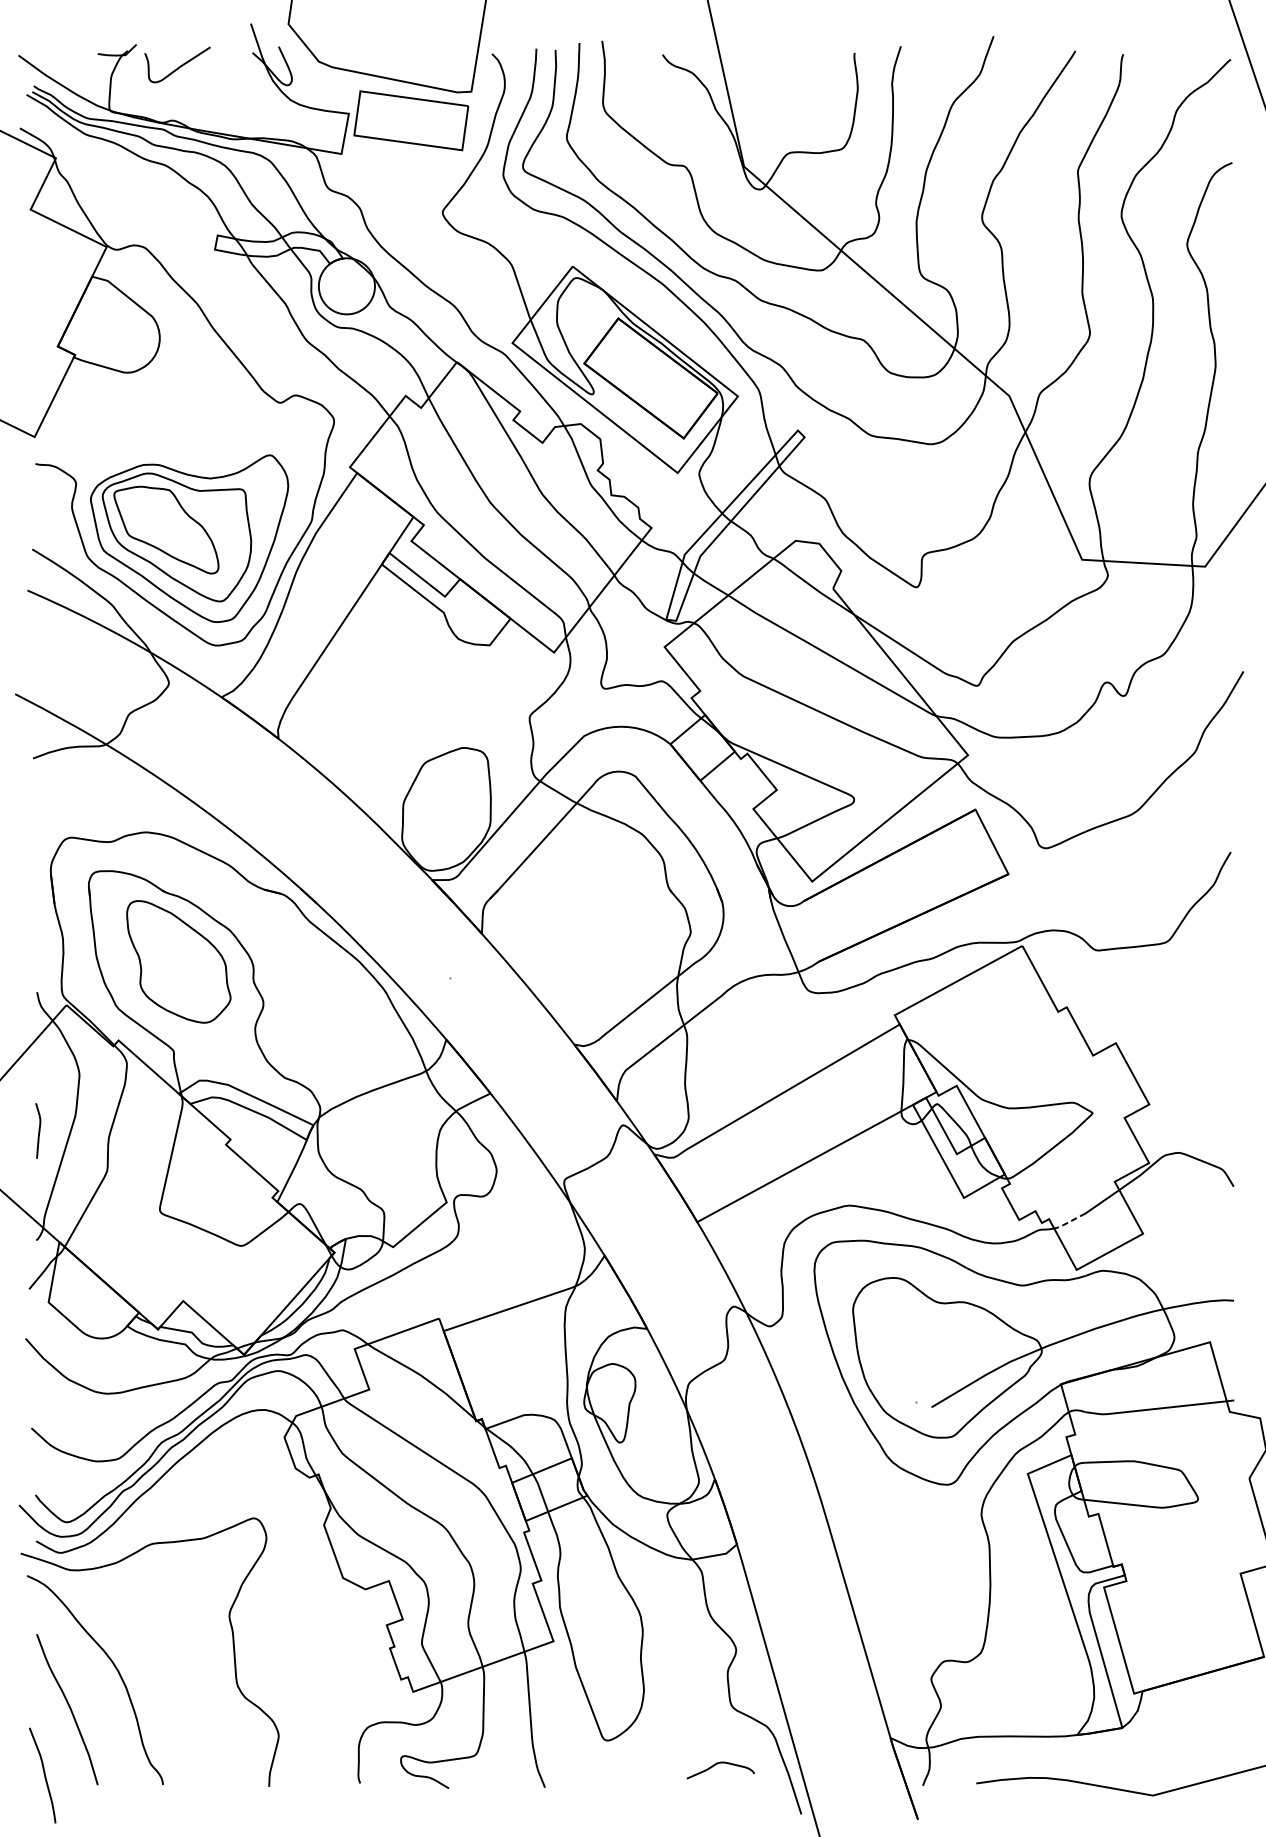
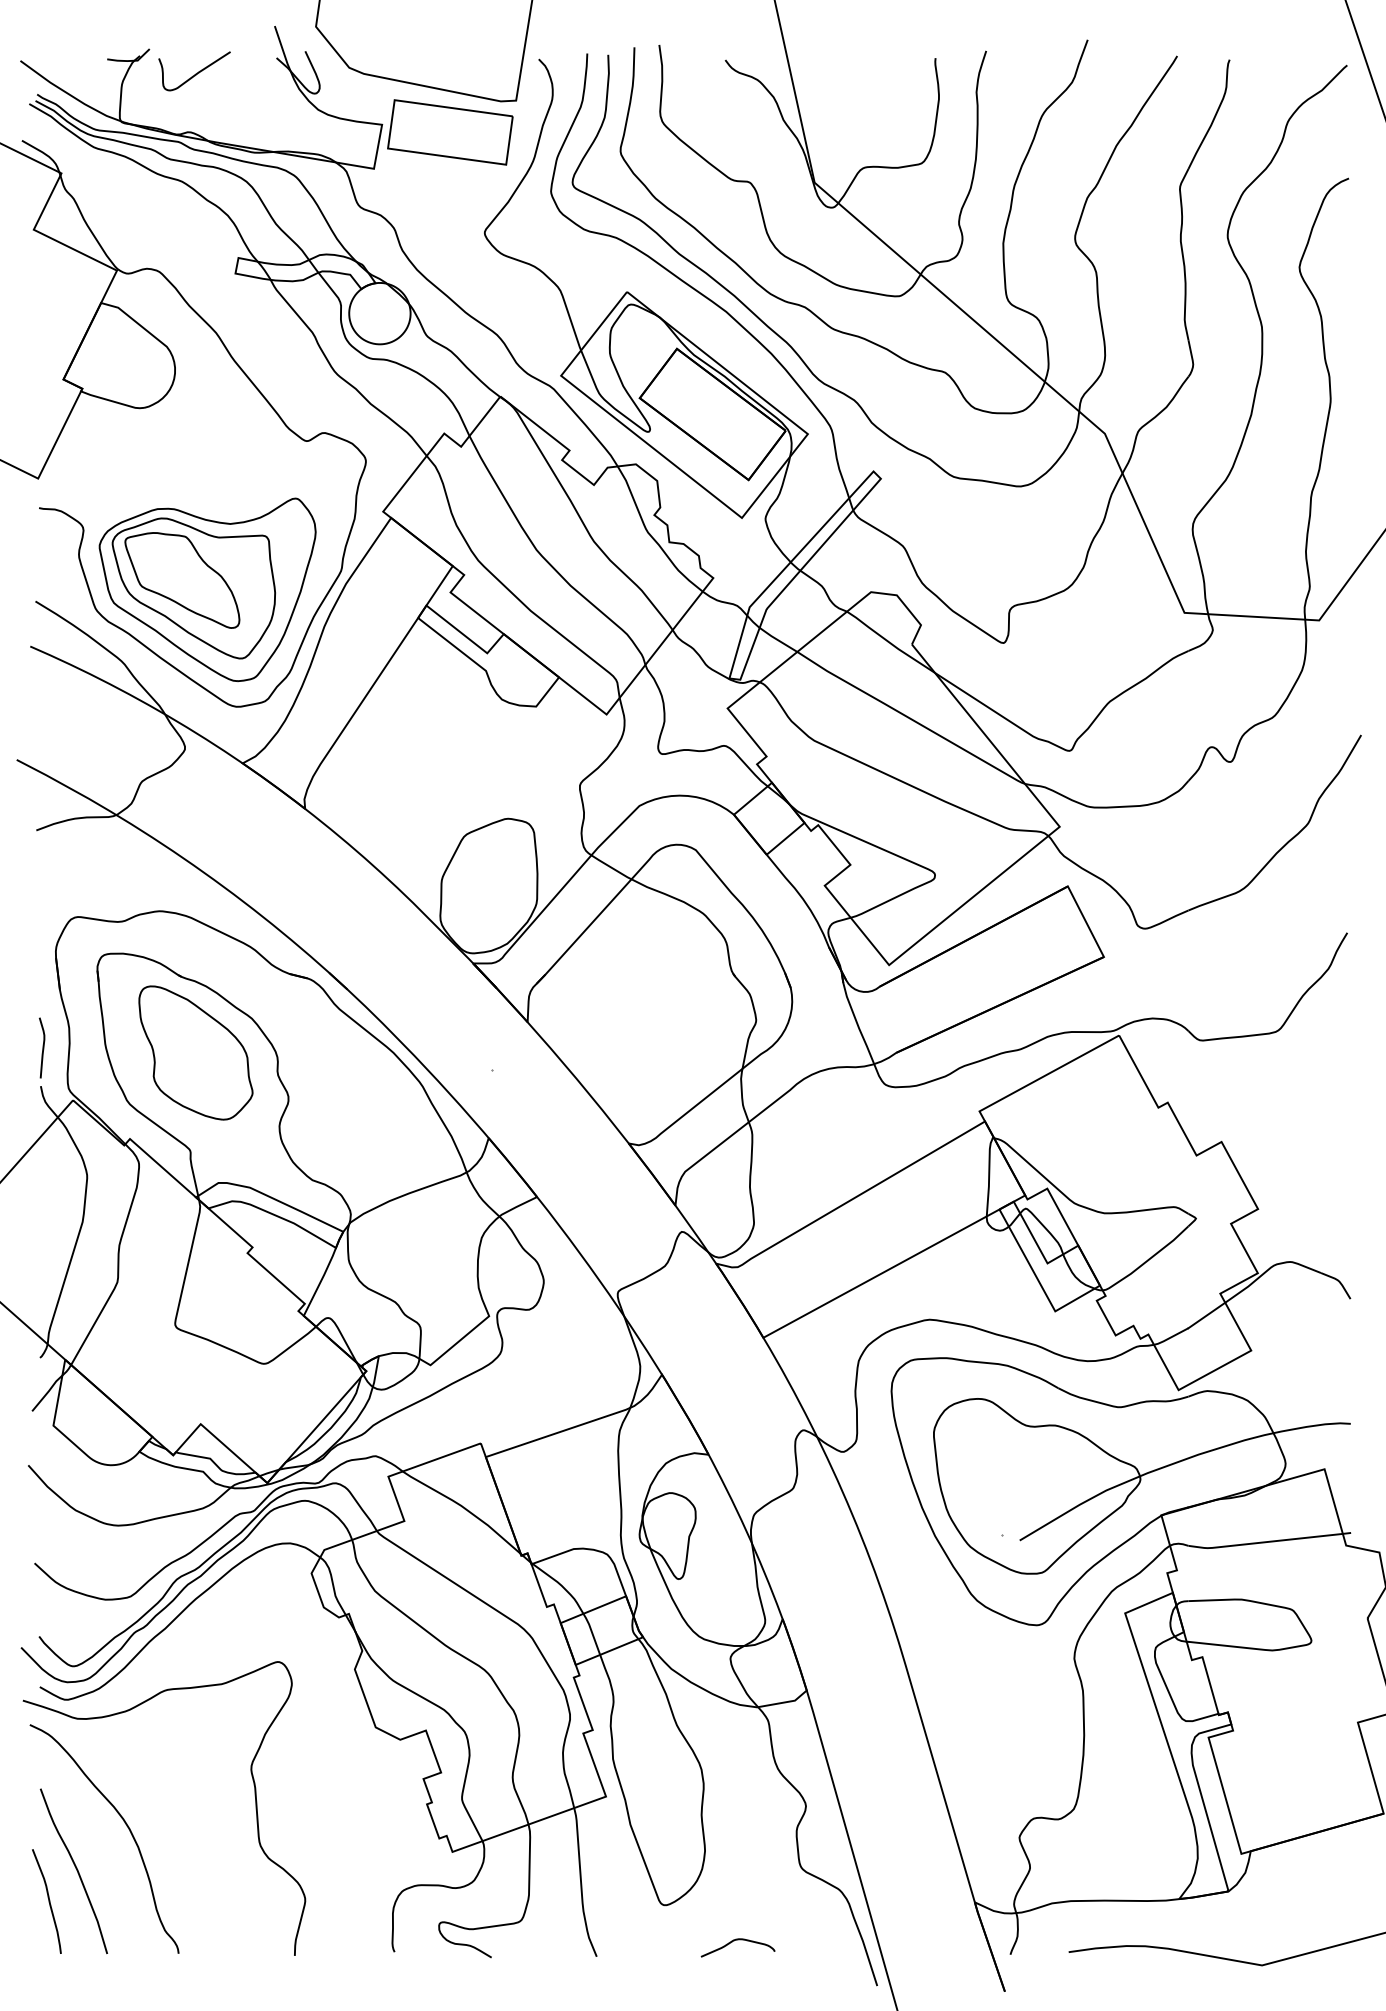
curve: (38, 1130) -> (42, 1047), moved
line: (1069, 1221) -> (1170, 1337), dashed -> solid
curve: (717, 1764) -> (734, 1941), moved
curve: (44, 1775) -> (48, 1901), moved

